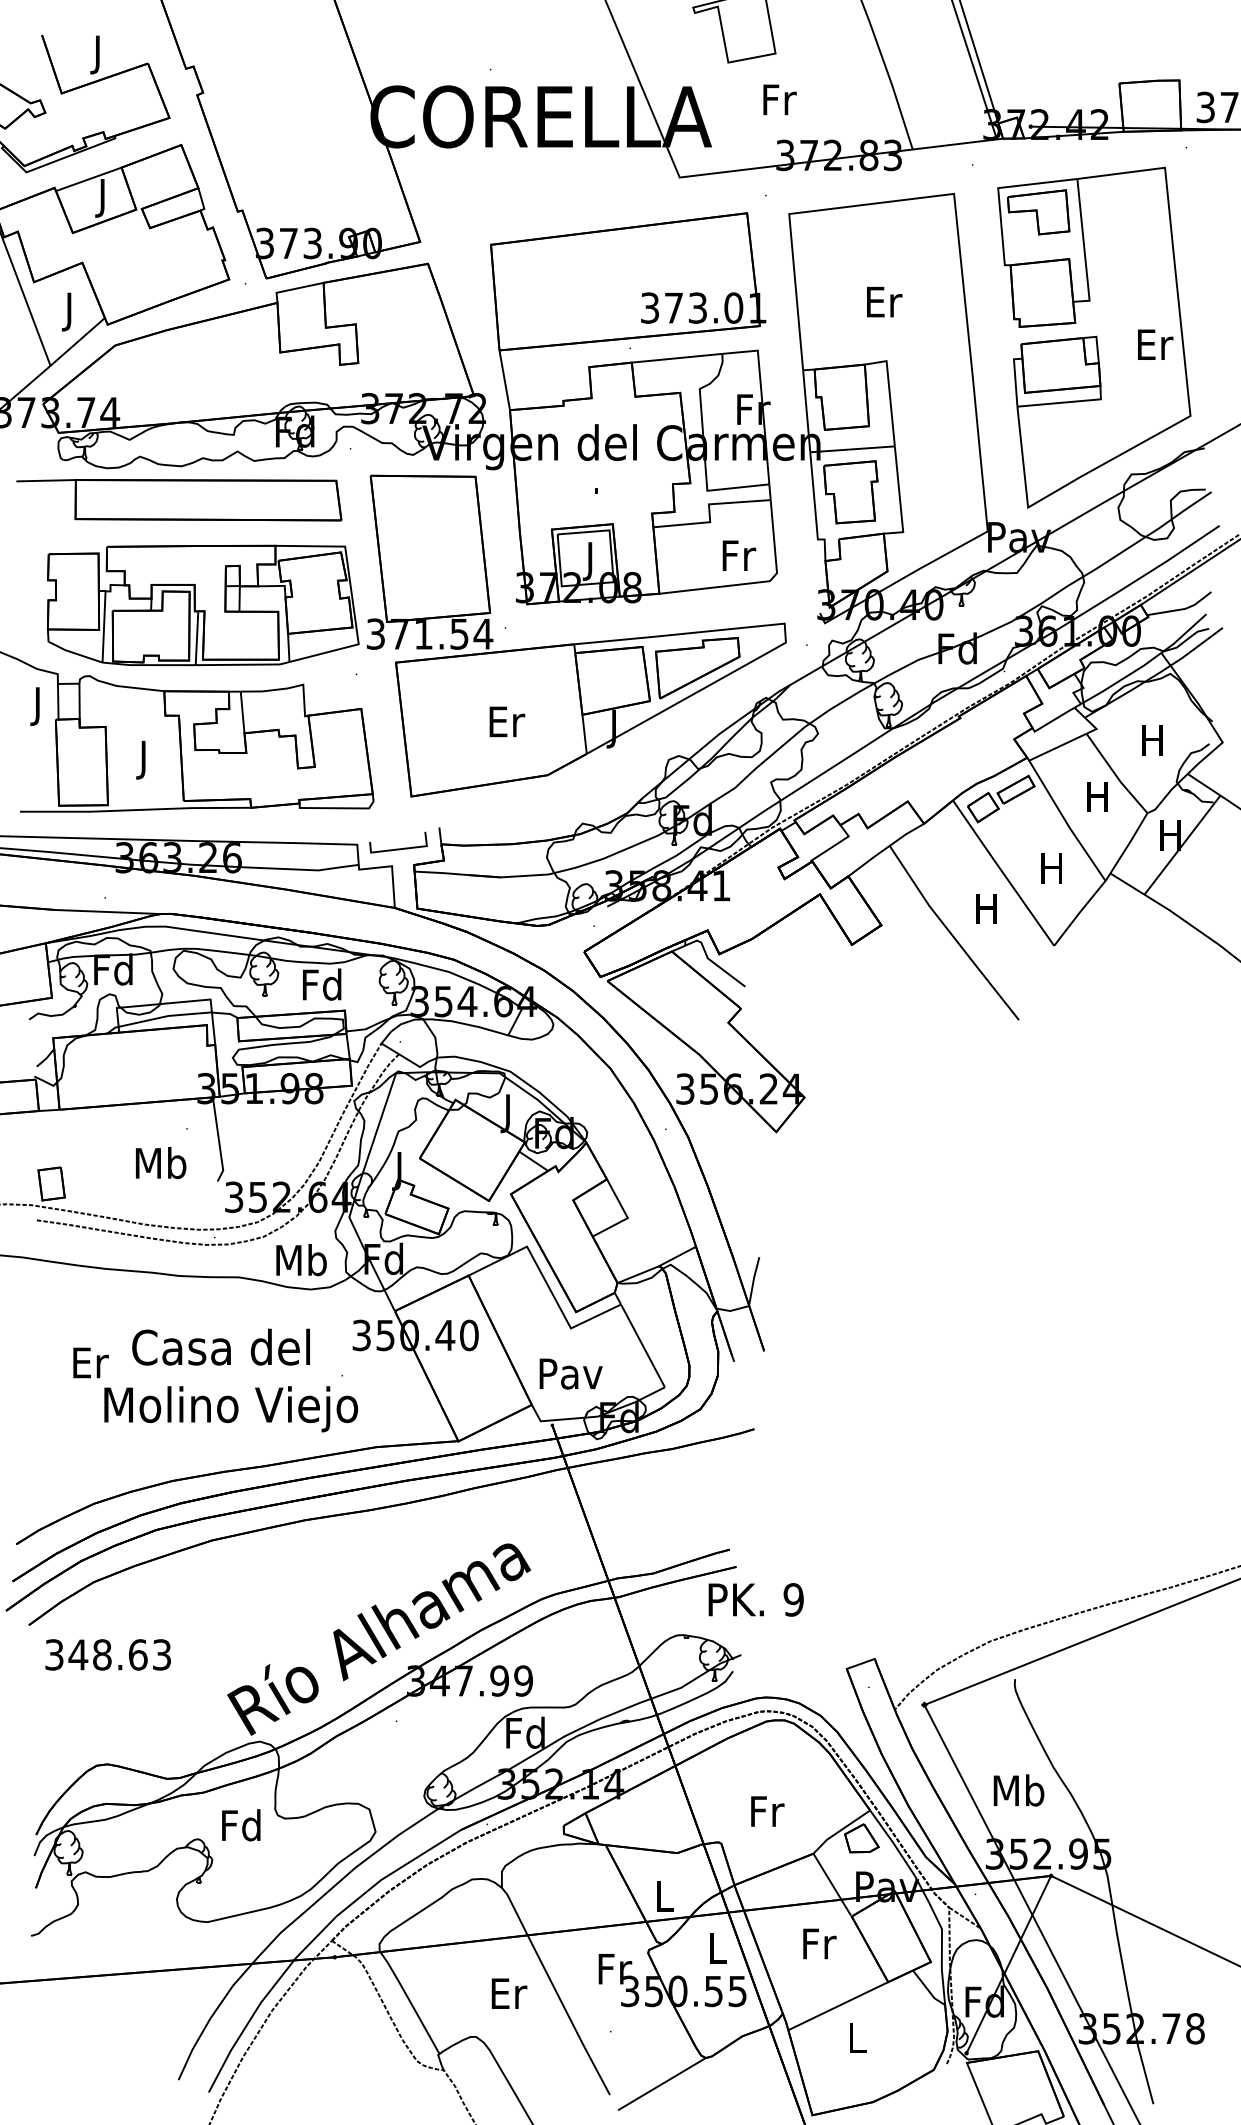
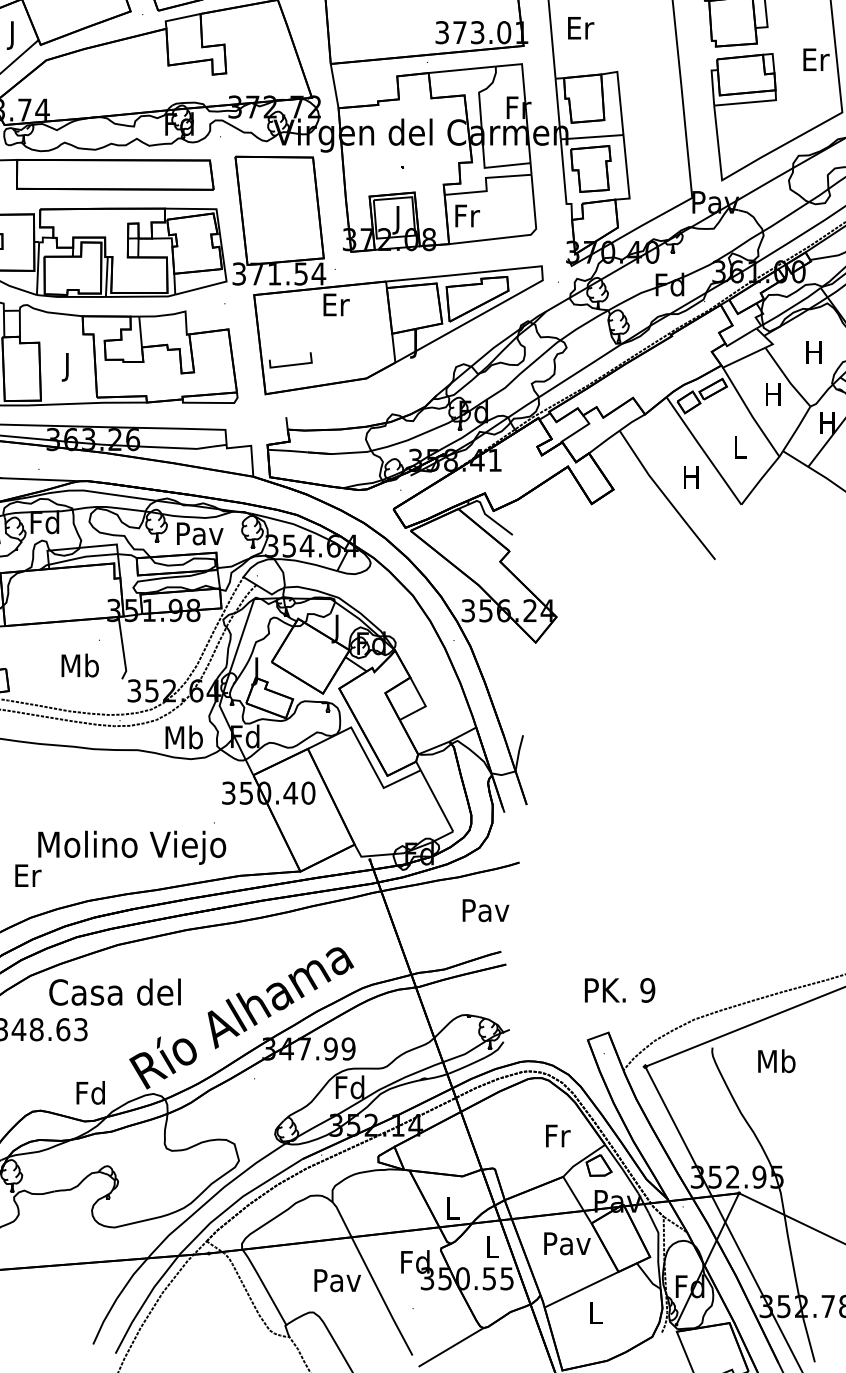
text: (884, 301) -> (581, 27), moved
text: (739, 555) -> (467, 215), moved
text: (507, 721) -> (336, 304), moved
line: (398, 848) -> (290, 364), moved
text: (1051, 868) -> (739, 447), H -> L
text: (322, 984) -> (199, 533), Fd -> Pav
text: (220, 1346) -> (114, 991), moved
text: (90, 1362) -> (28, 875), moved
text: (570, 1373) -> (485, 910), moved
text: (755, 1599) -> (619, 990), moved
text: (1018, 1790) -> (776, 1061), moved
text: (767, 1811) -> (558, 1135), moved
text: (241, 1825) -> (90, 1093), moved
text: (818, 1943) -> (566, 1243), Fr -> Pav
text: (613, 1968) -> (415, 1261), Fr -> Fd
text: (508, 1993) -> (337, 1280), Er -> Pav

